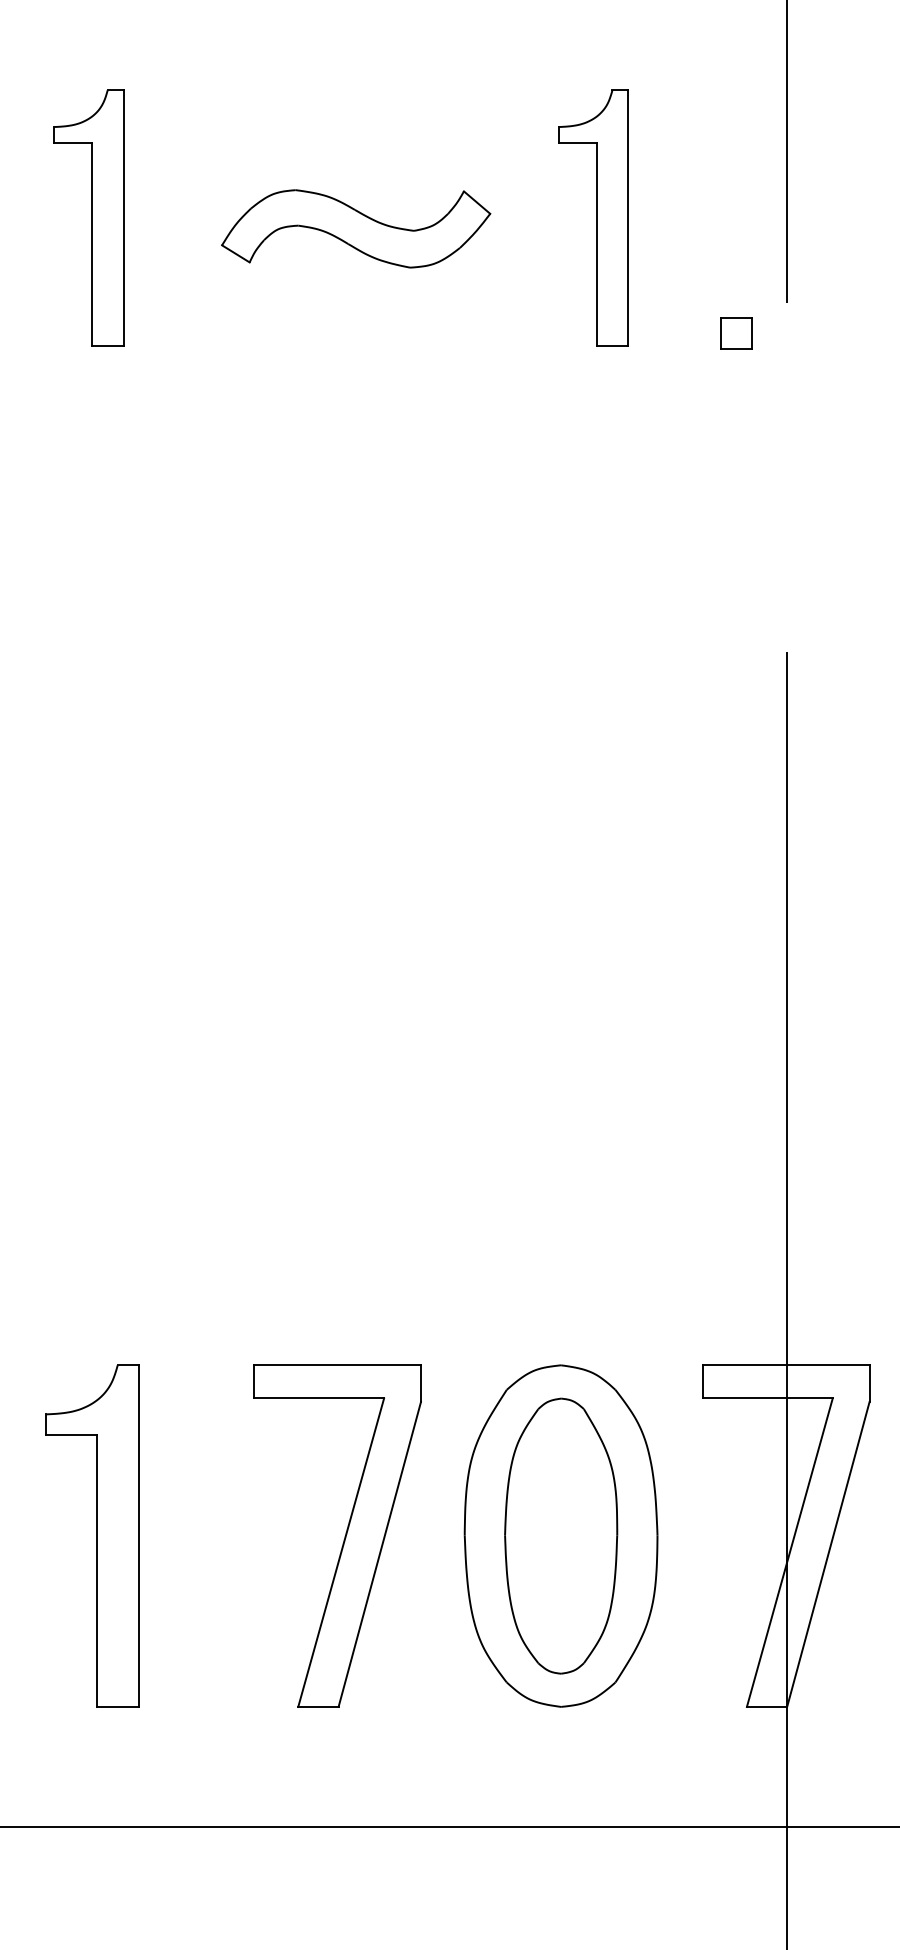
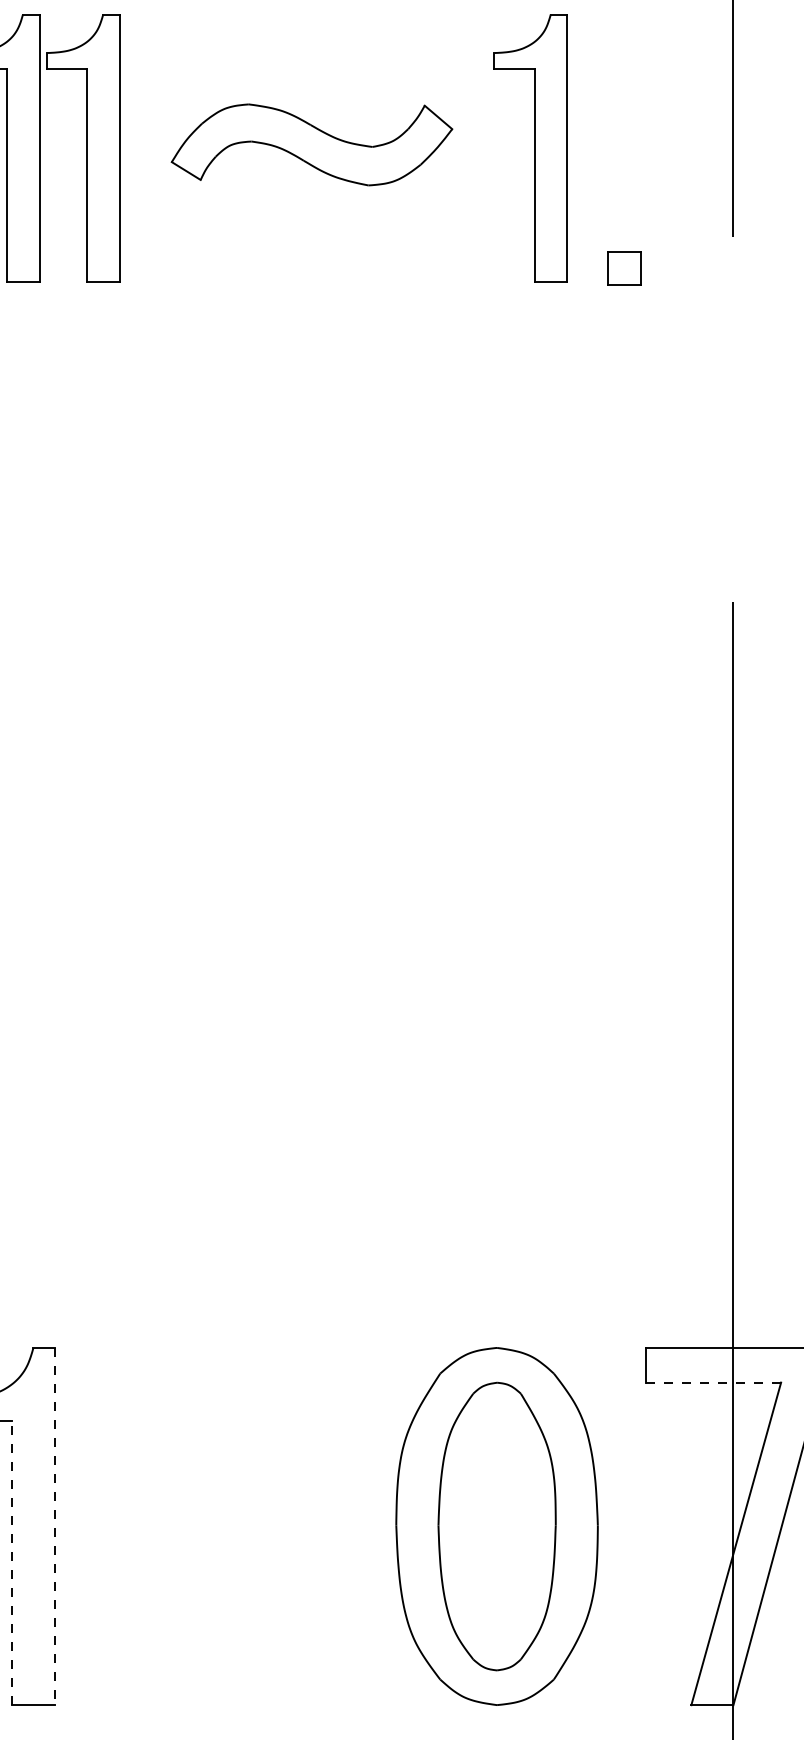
part: (165, 217) -> (83, 147), added
part: (356, 228) -> (312, 144), moved
part: (736, 333) -> (625, 268), moved
line: (767, 1398) -> (712, 1382), solid -> dashed
line: (138, 1536) -> (55, 1526), solid -> dashed
part: (344, 1536) -> (270, 1526), removed
line: (97, 1571) -> (12, 1563), solid -> dashed

